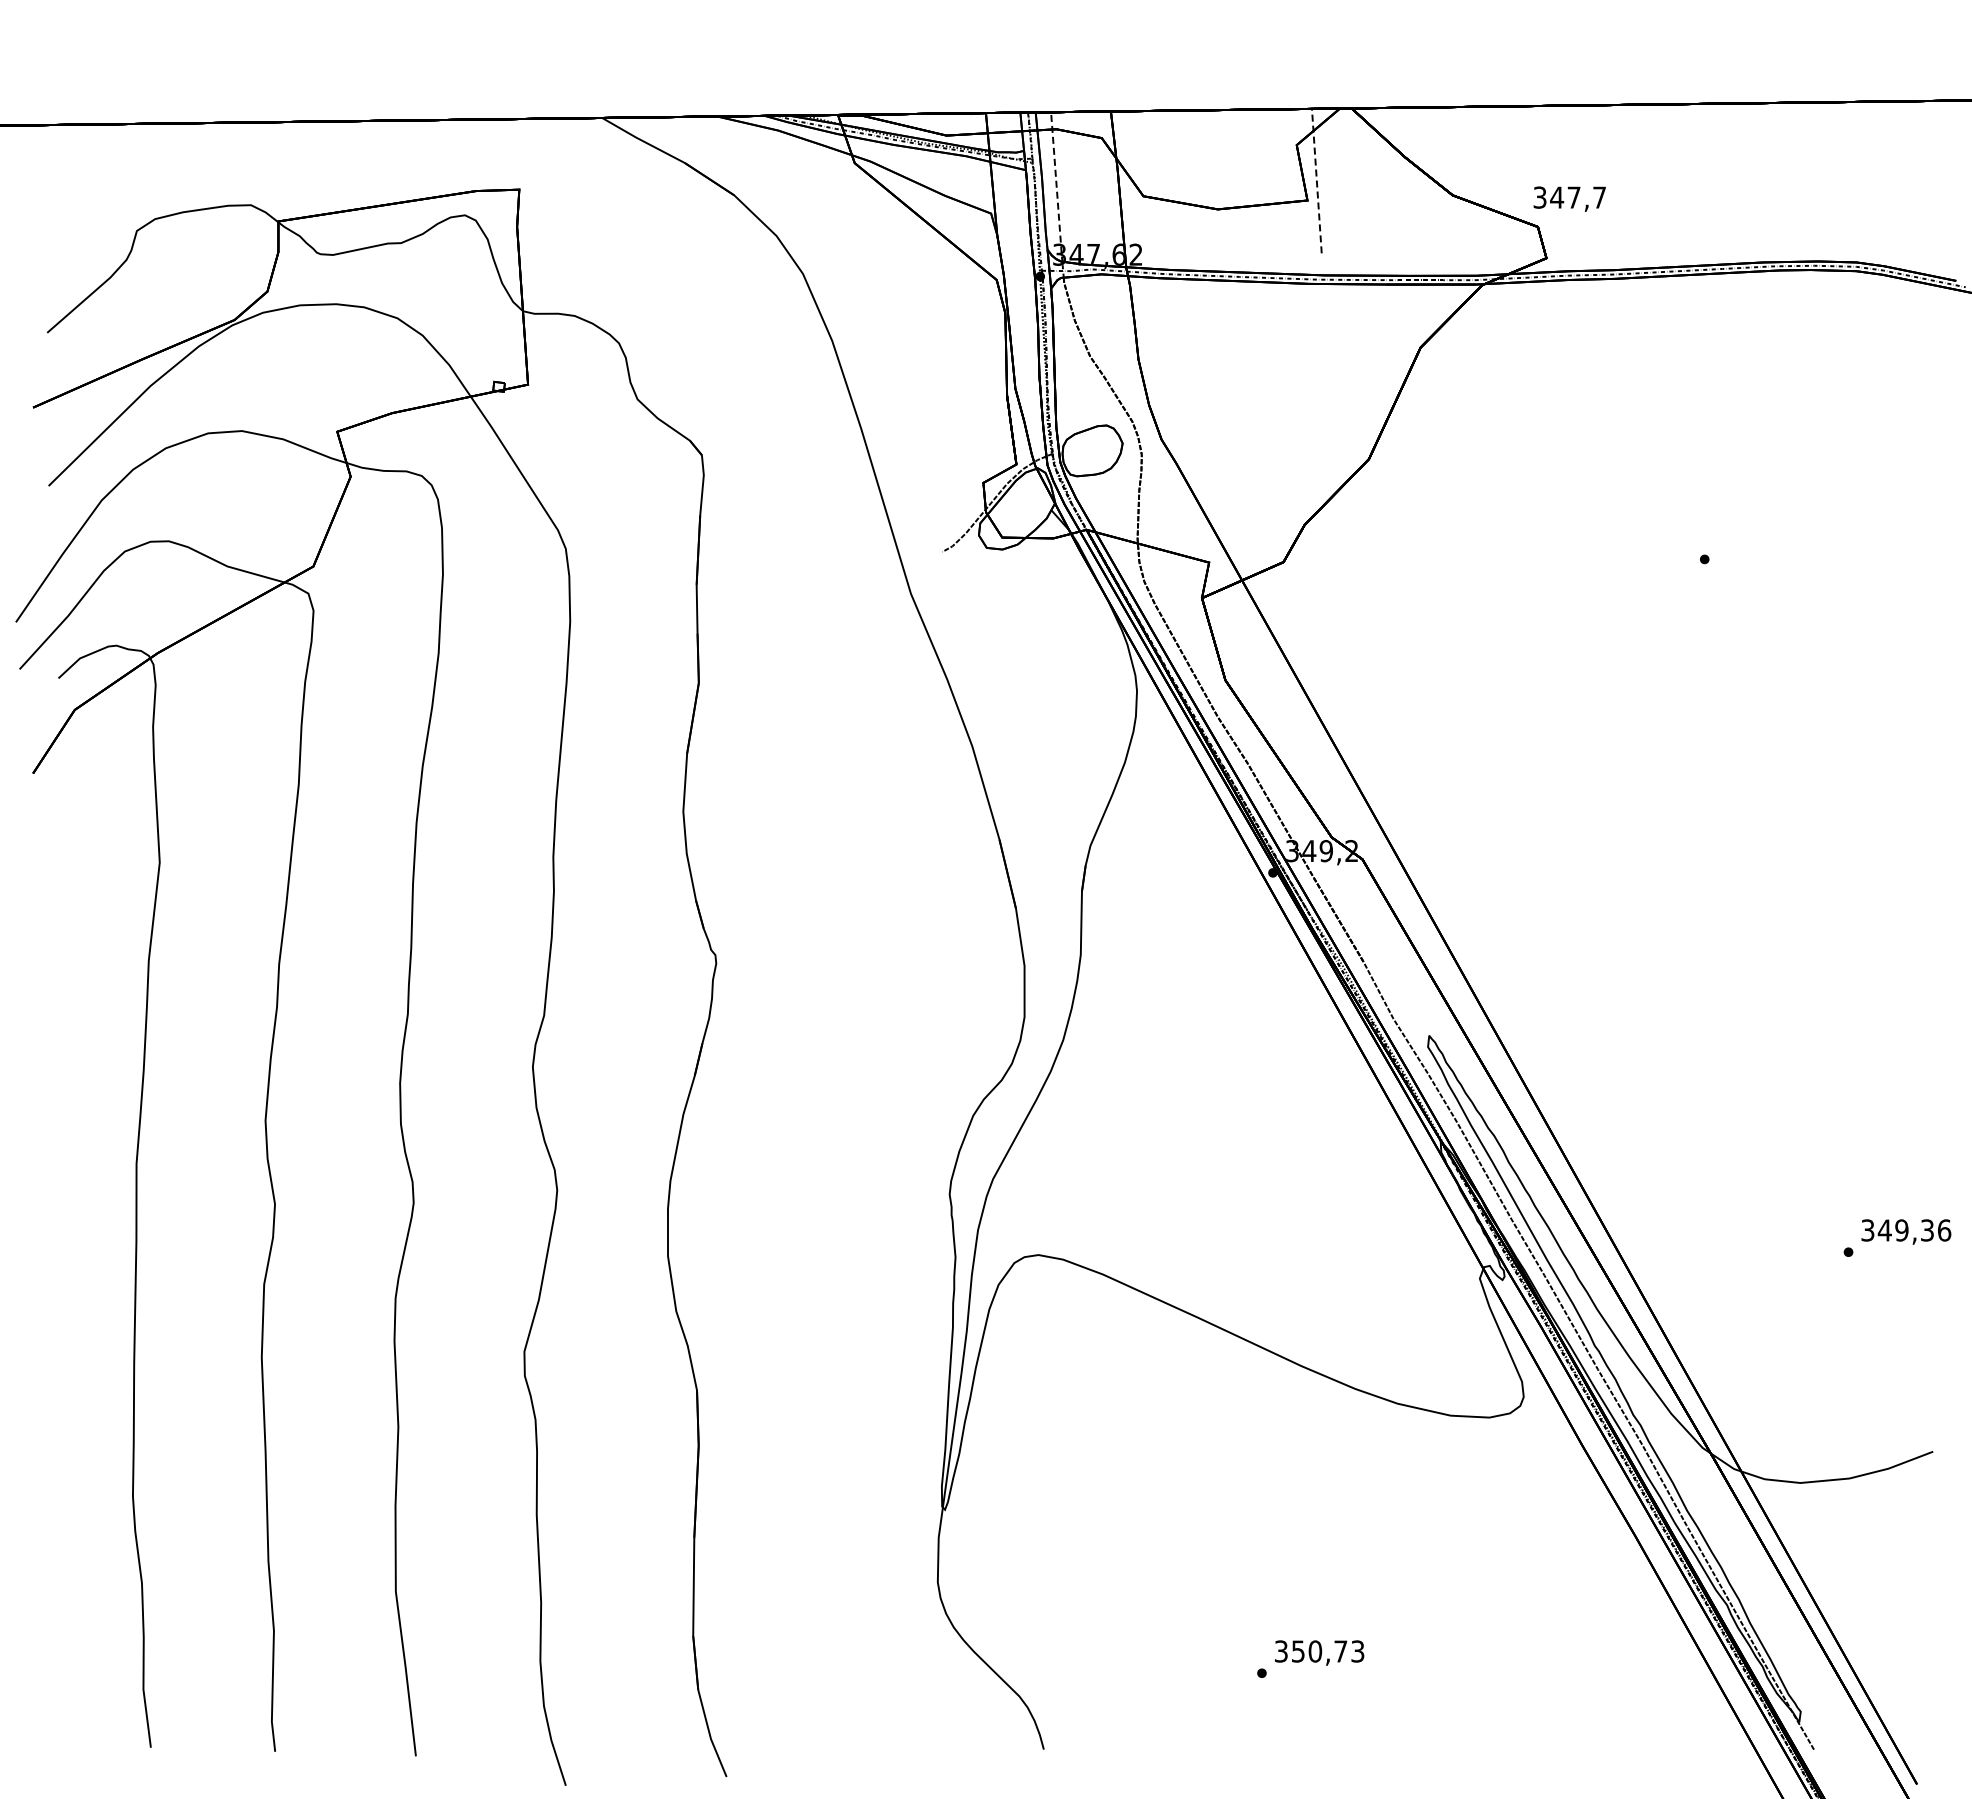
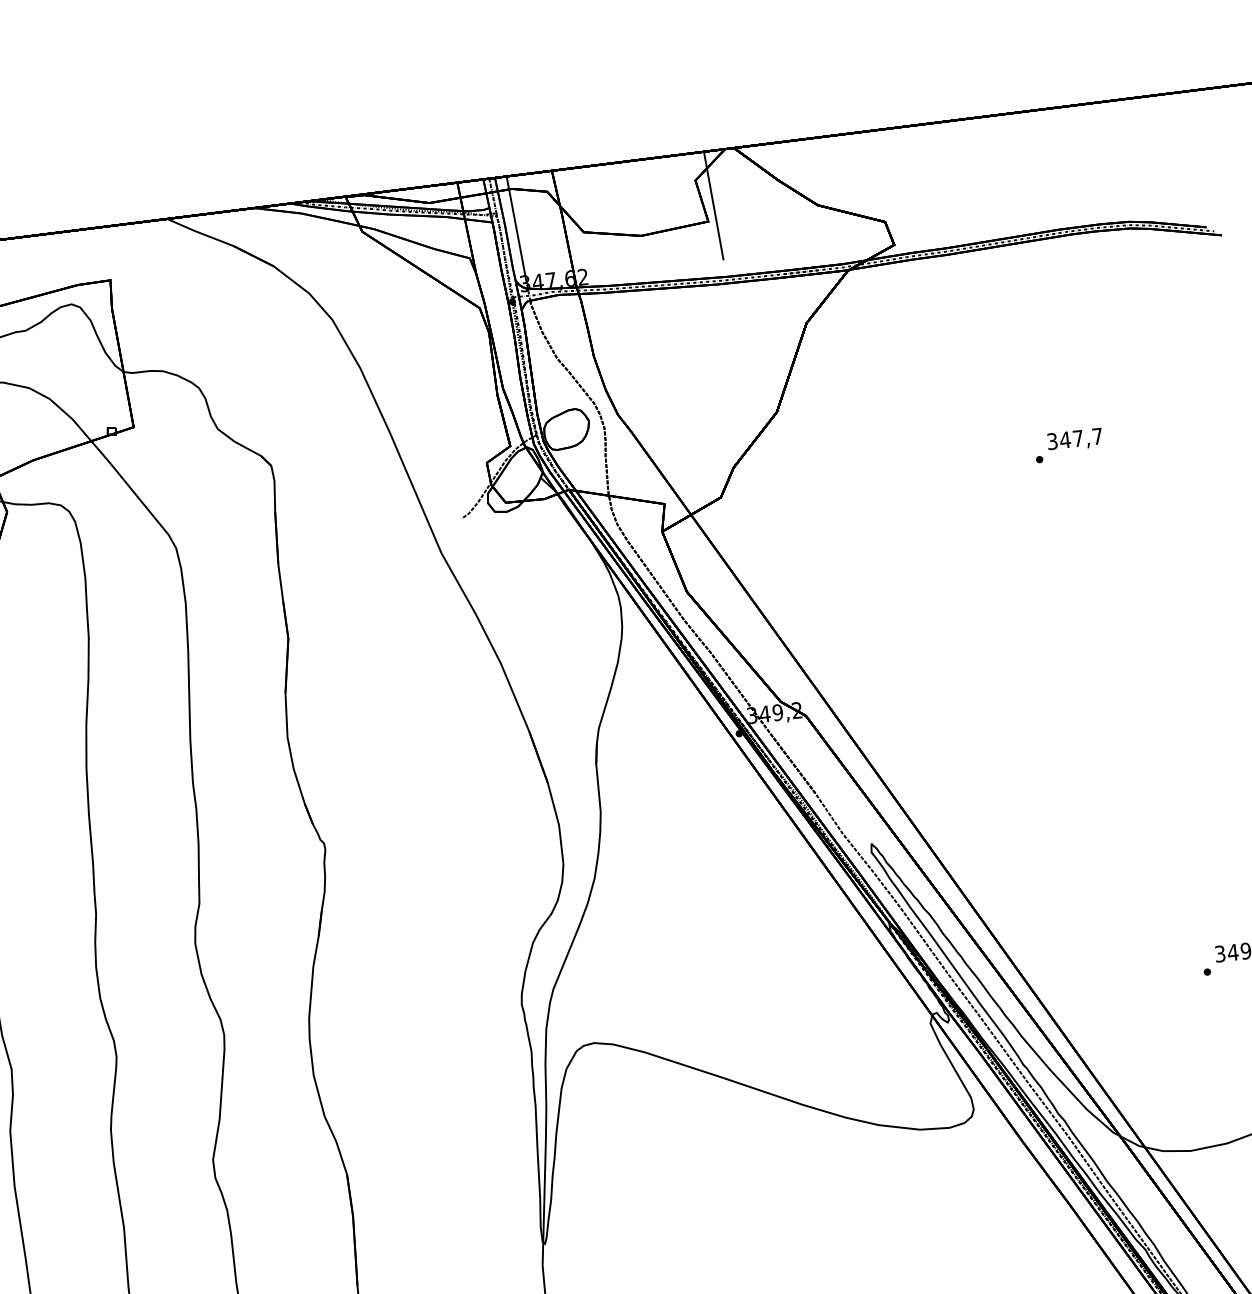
line: (1316, 180) -> (713, 205), dashed -> solid
line: (1056, 182) -> (516, 229), dashed -> solid
text: (1569, 198) -> (1074, 439), moved

